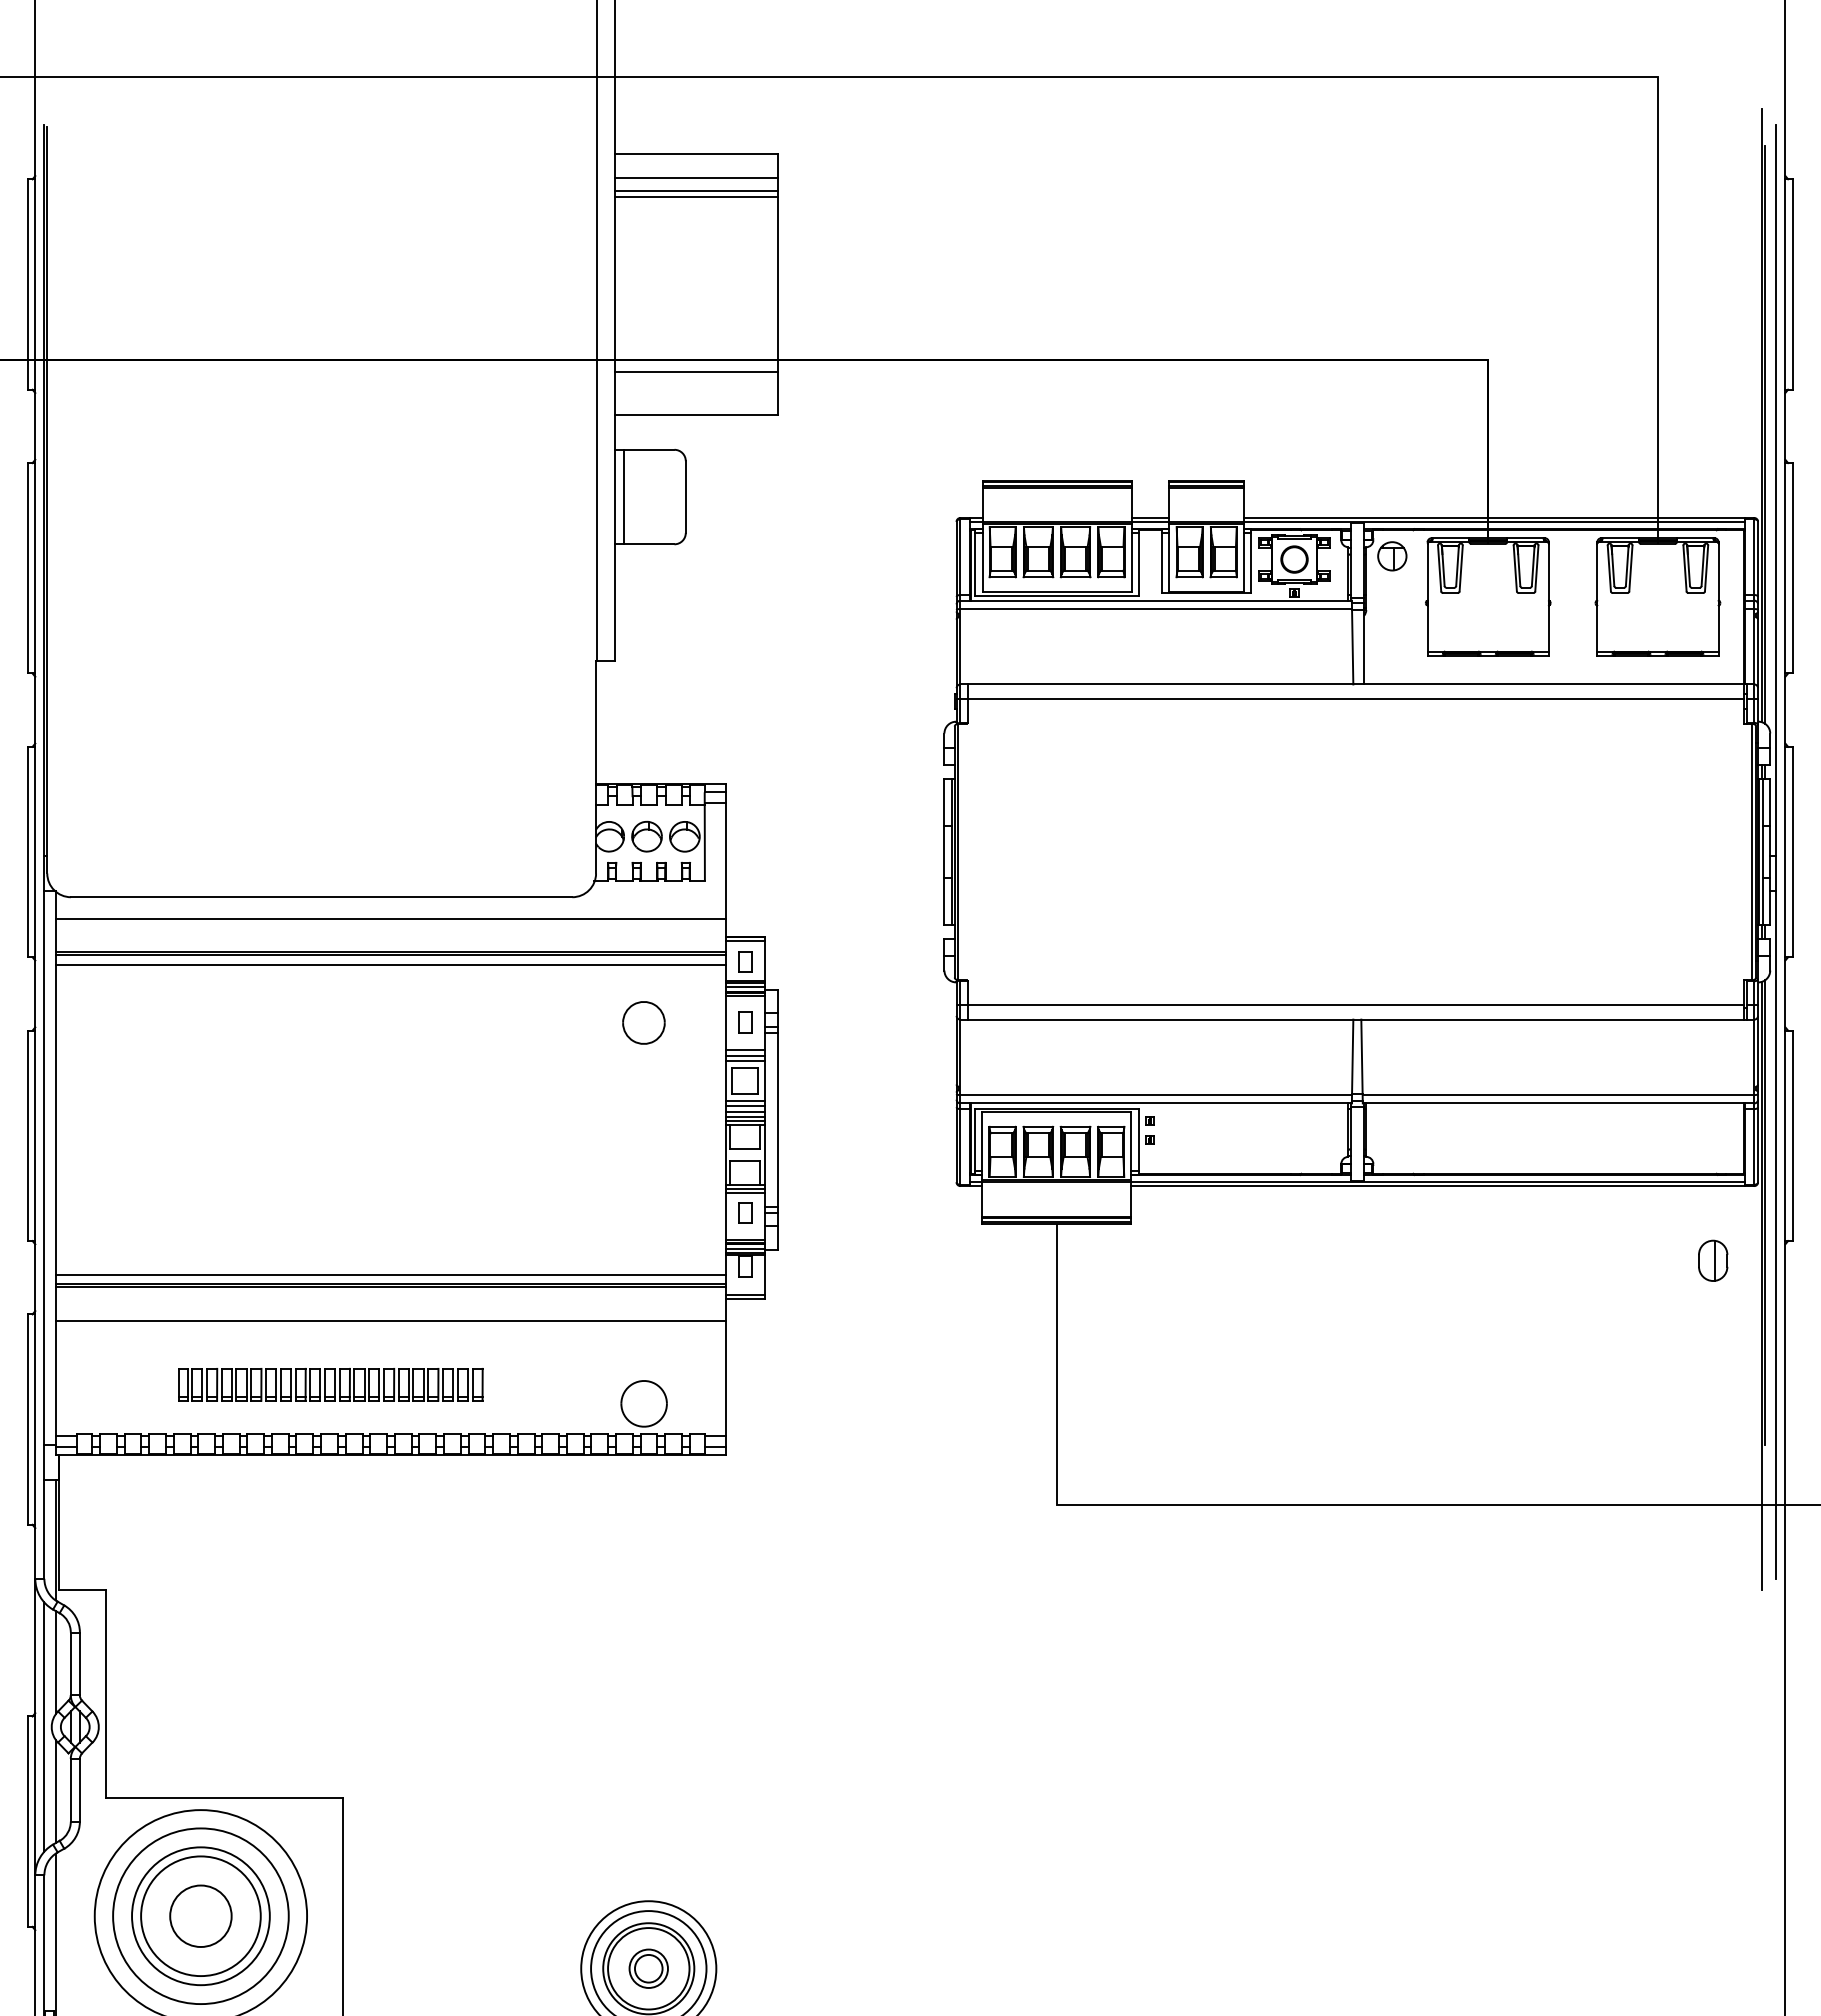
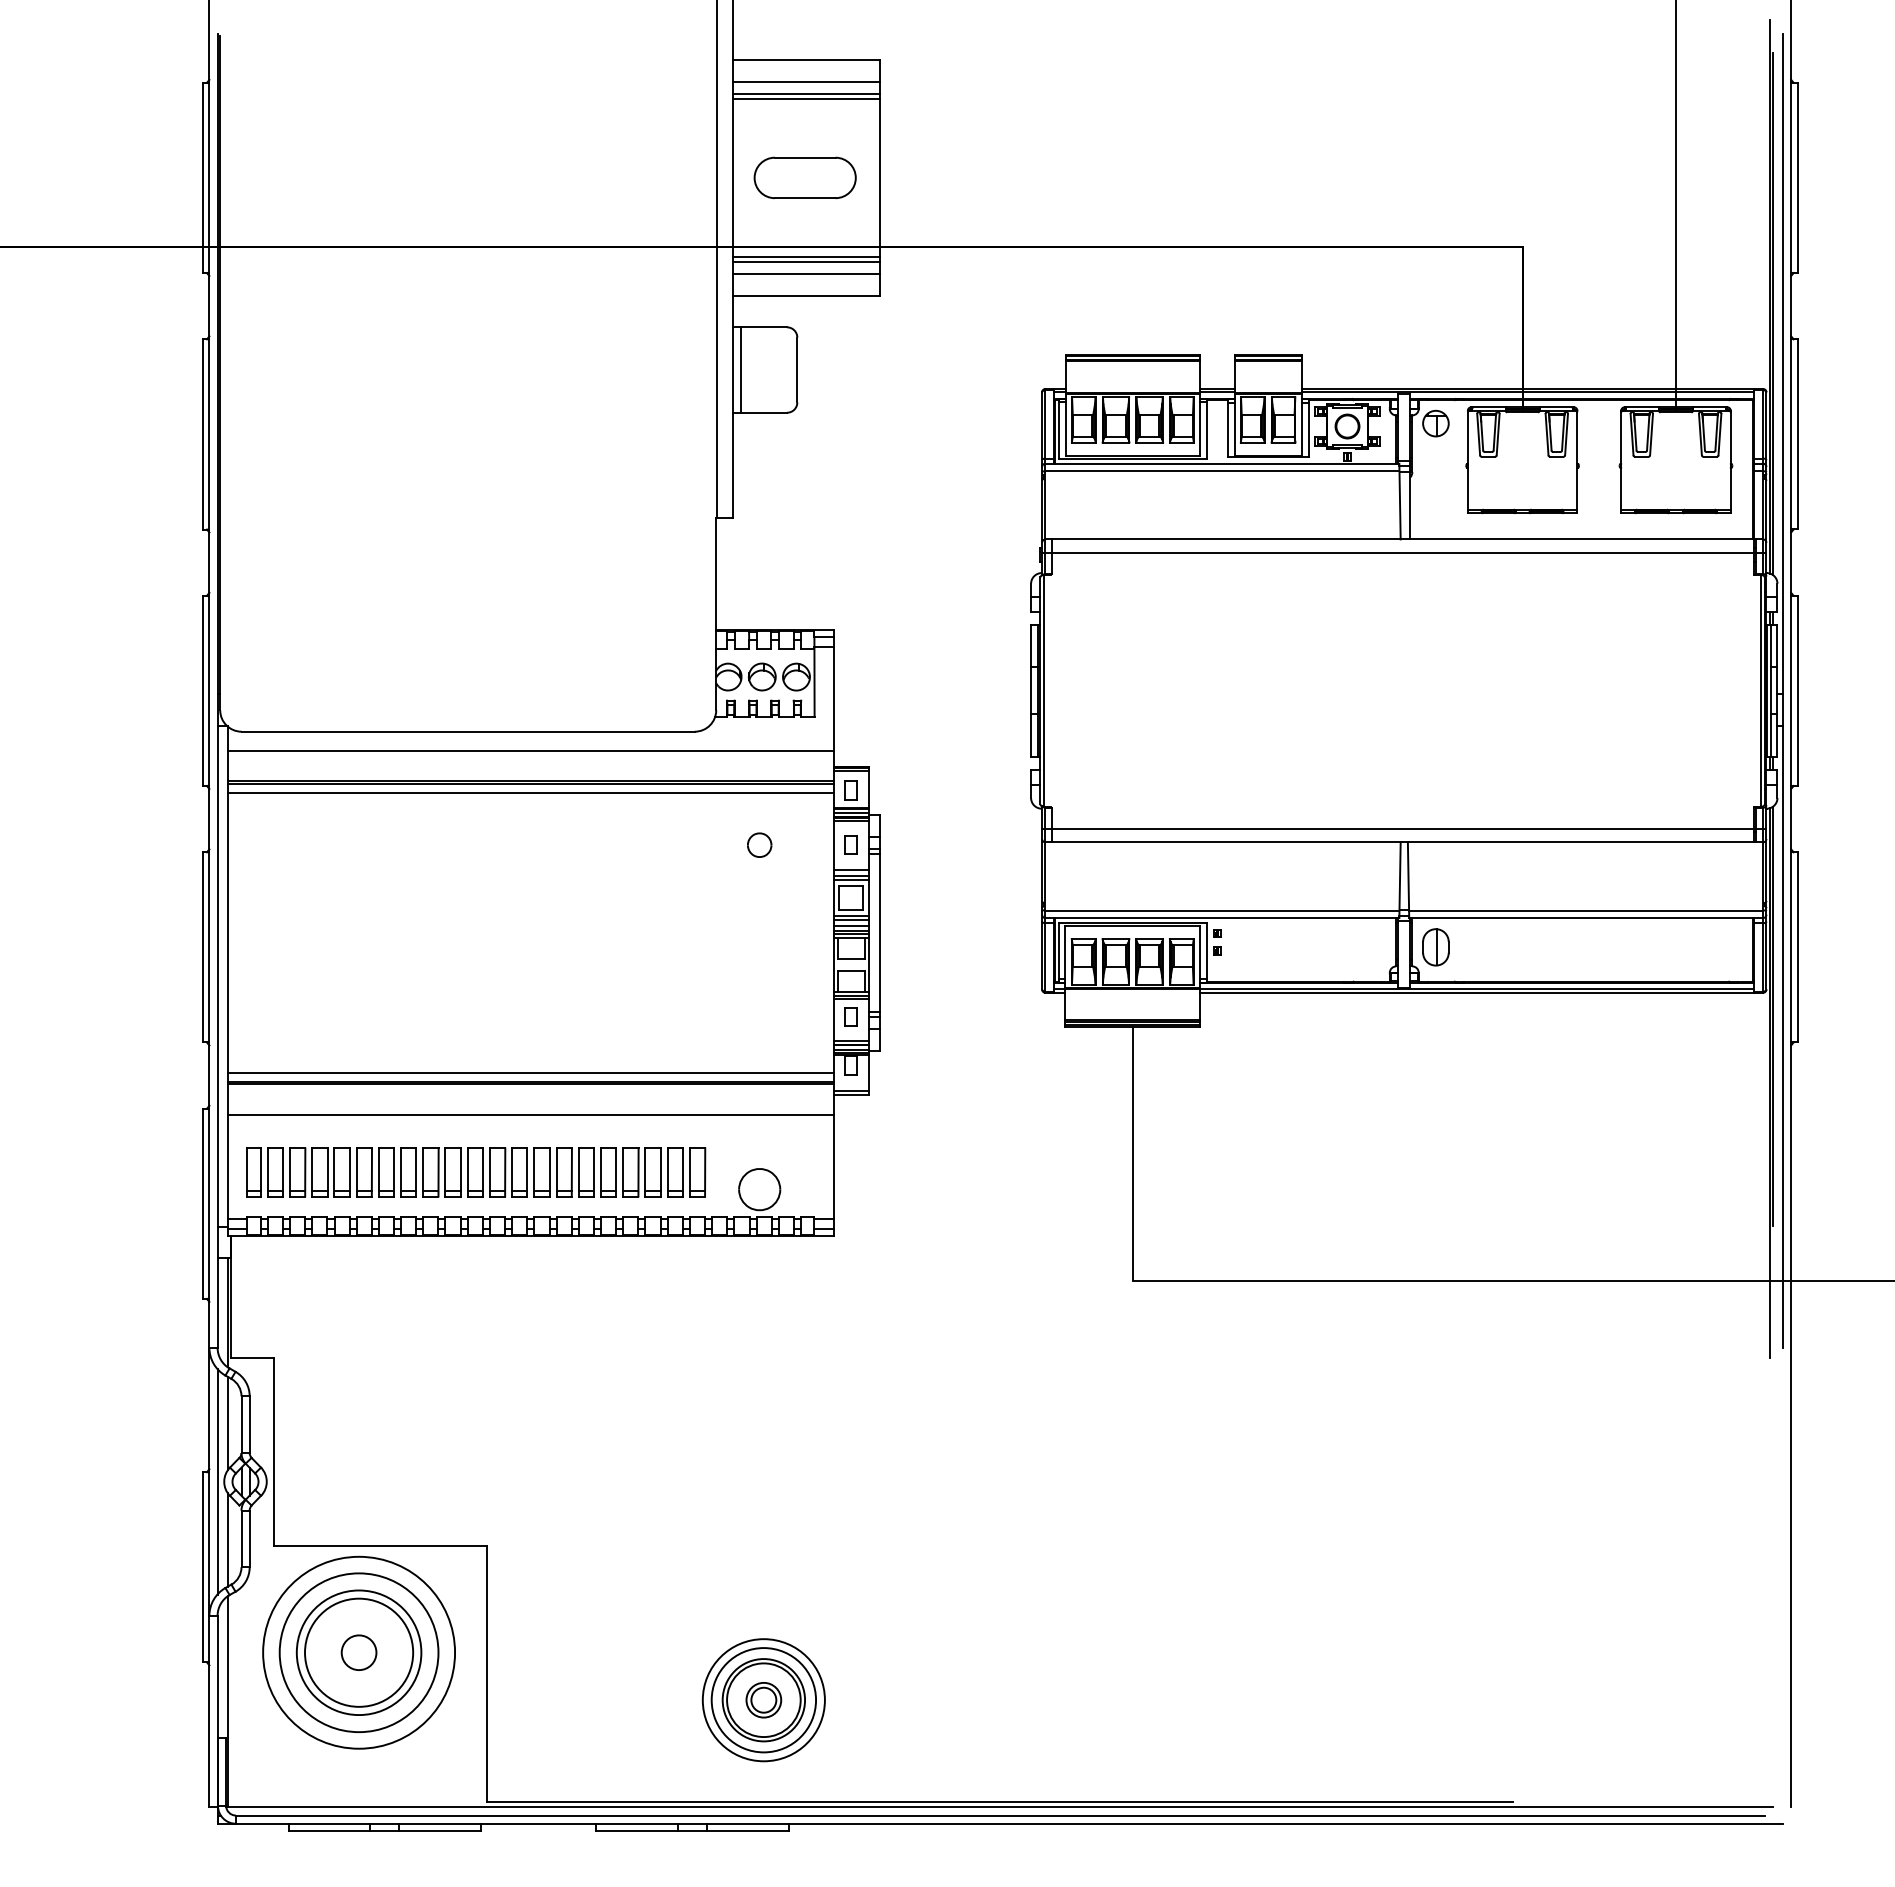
part: (693, 284) -> (804, 177), added
line: (695, 378) -> (806, 262), added
line: (695, 391) -> (806, 274), added
part: (643, 1021) -> (759, 844), size x0.62
part: (1712, 1260) -> (1435, 947), moved
part: (330, 1384) -> (476, 1172), size x1.67
circle: (200, 1915) -> (358, 1652), size x0.62

